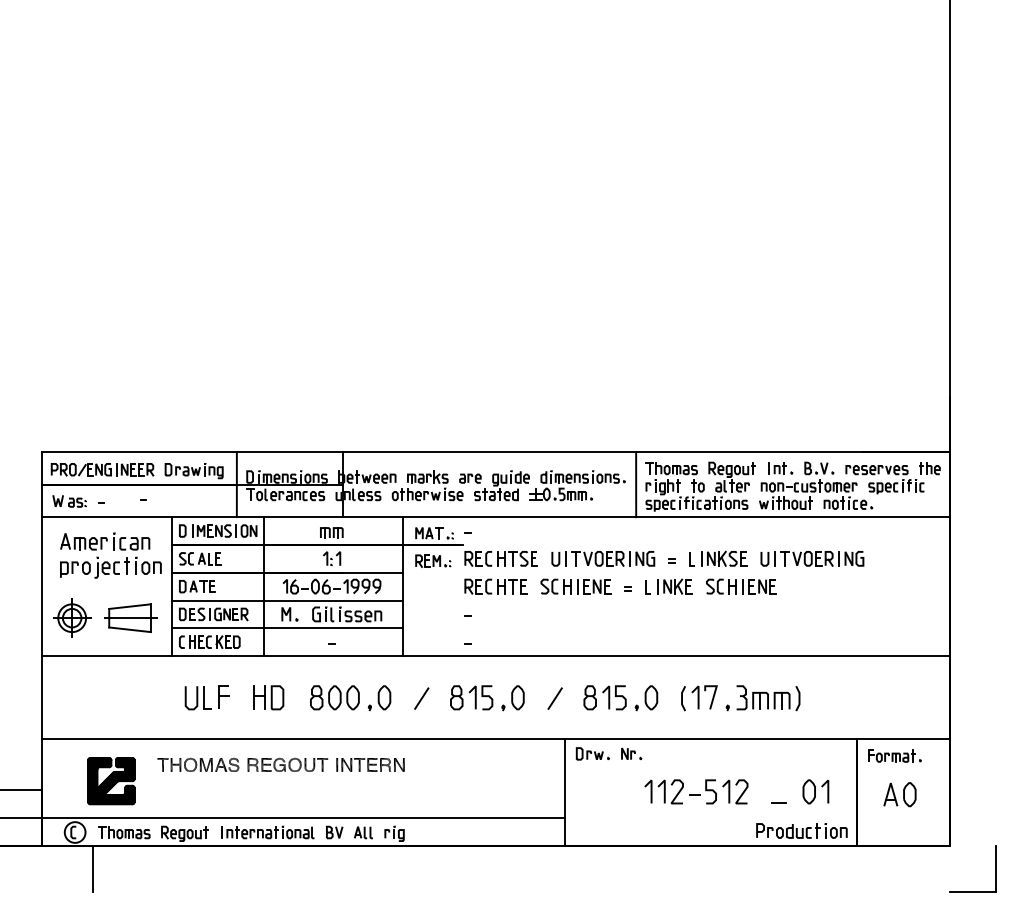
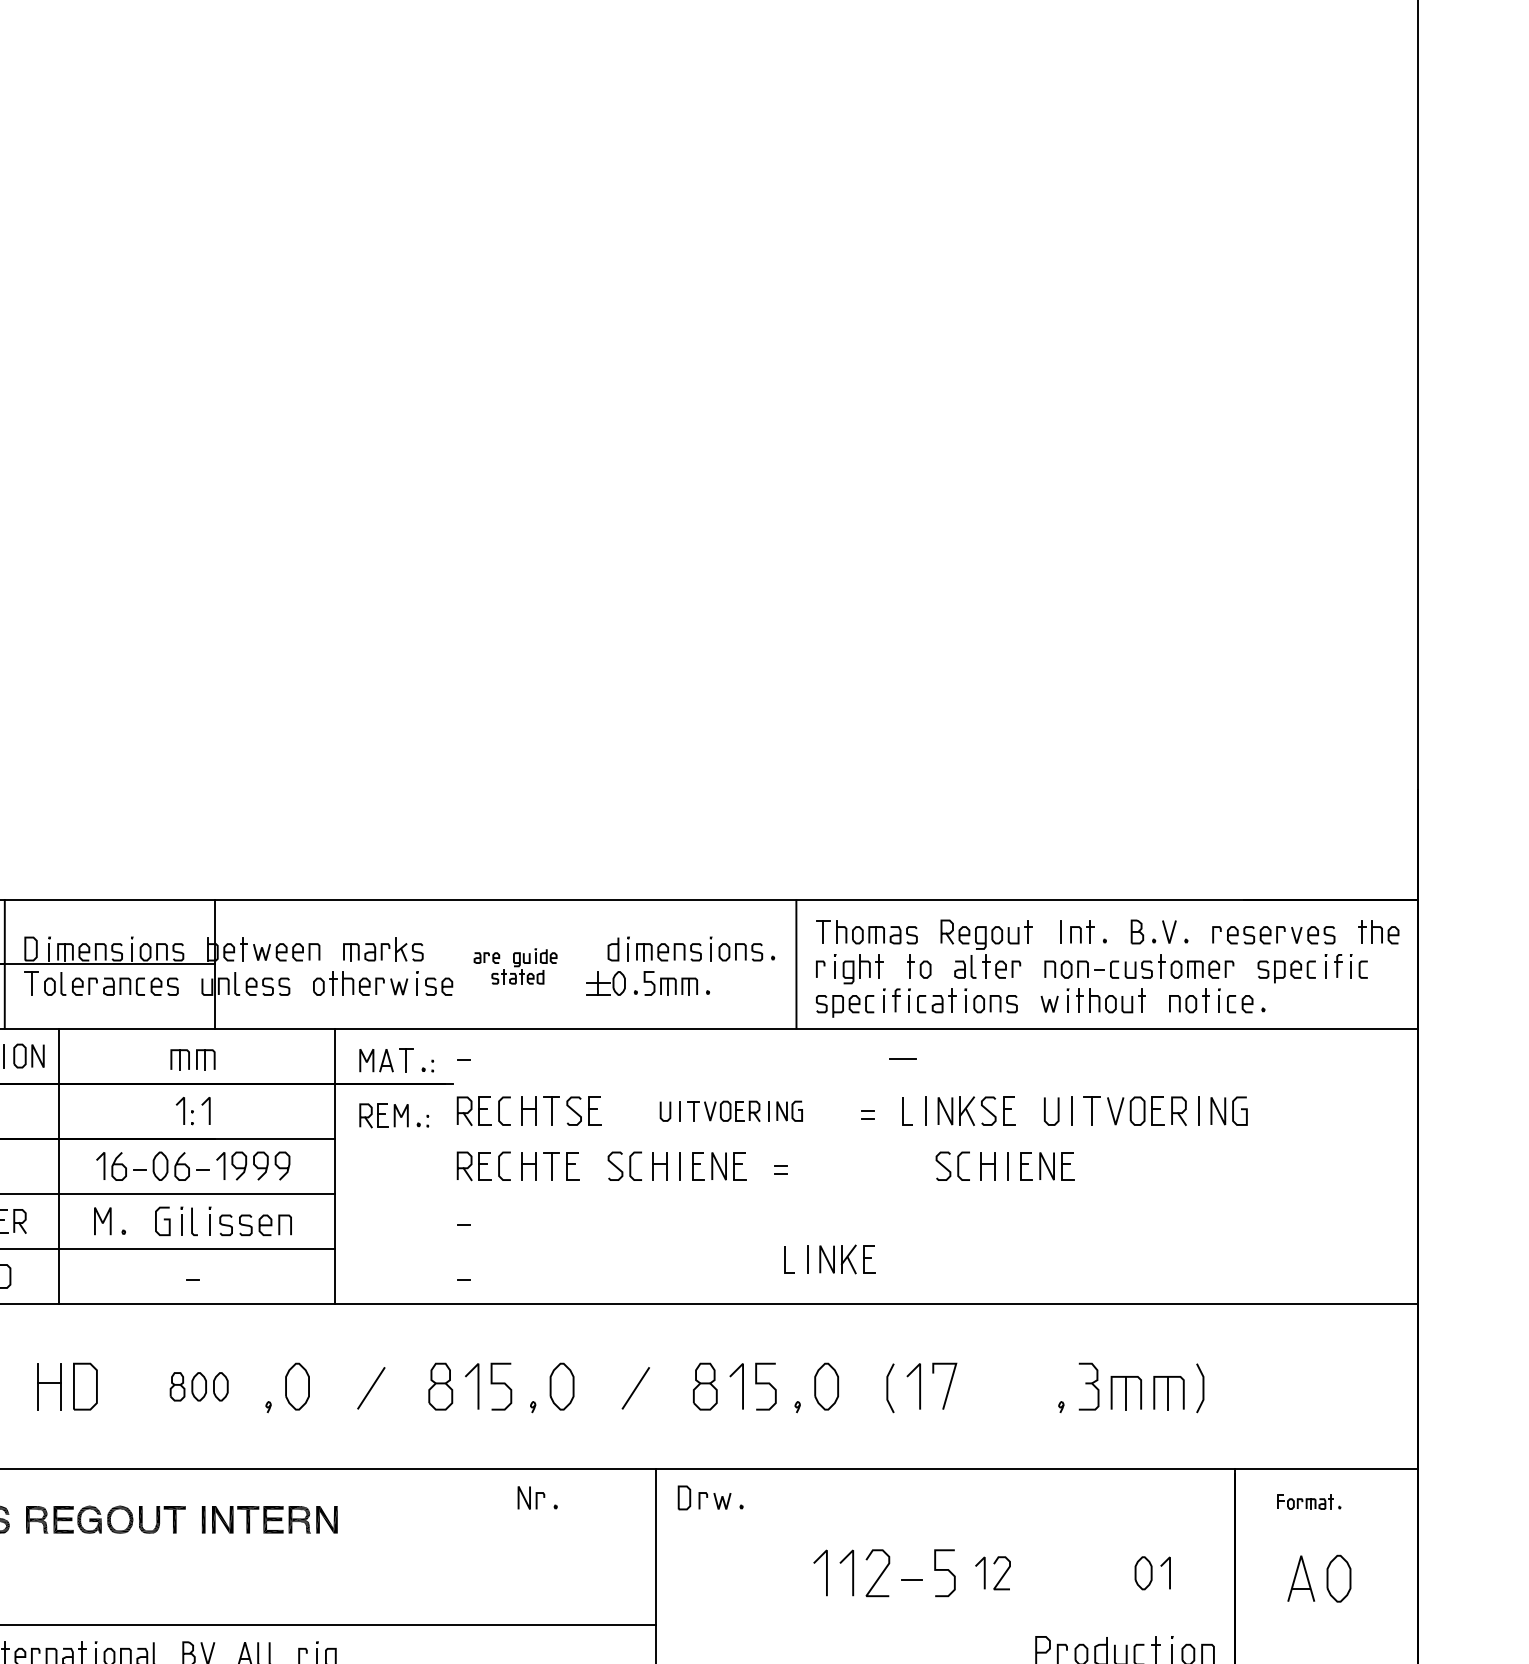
part: (494, 485) -> (515, 965), size x0.6
part: (603, 558) -> (731, 1110), size x0.7
part: (668, 586) -> (828, 1259), moved
part: (334, 697) -> (198, 1386), size x0.6
part: (762, 698) -> (1130, 1388), moved
part: (631, 753) -> (537, 1497), moved
part: (894, 755) -> (1308, 1501), size x0.6
part: (735, 791) -> (993, 1572), size x0.7
part: (815, 791) -> (1151, 1572), size x0.7
line: (778, 802) -> (902, 1056), moved

